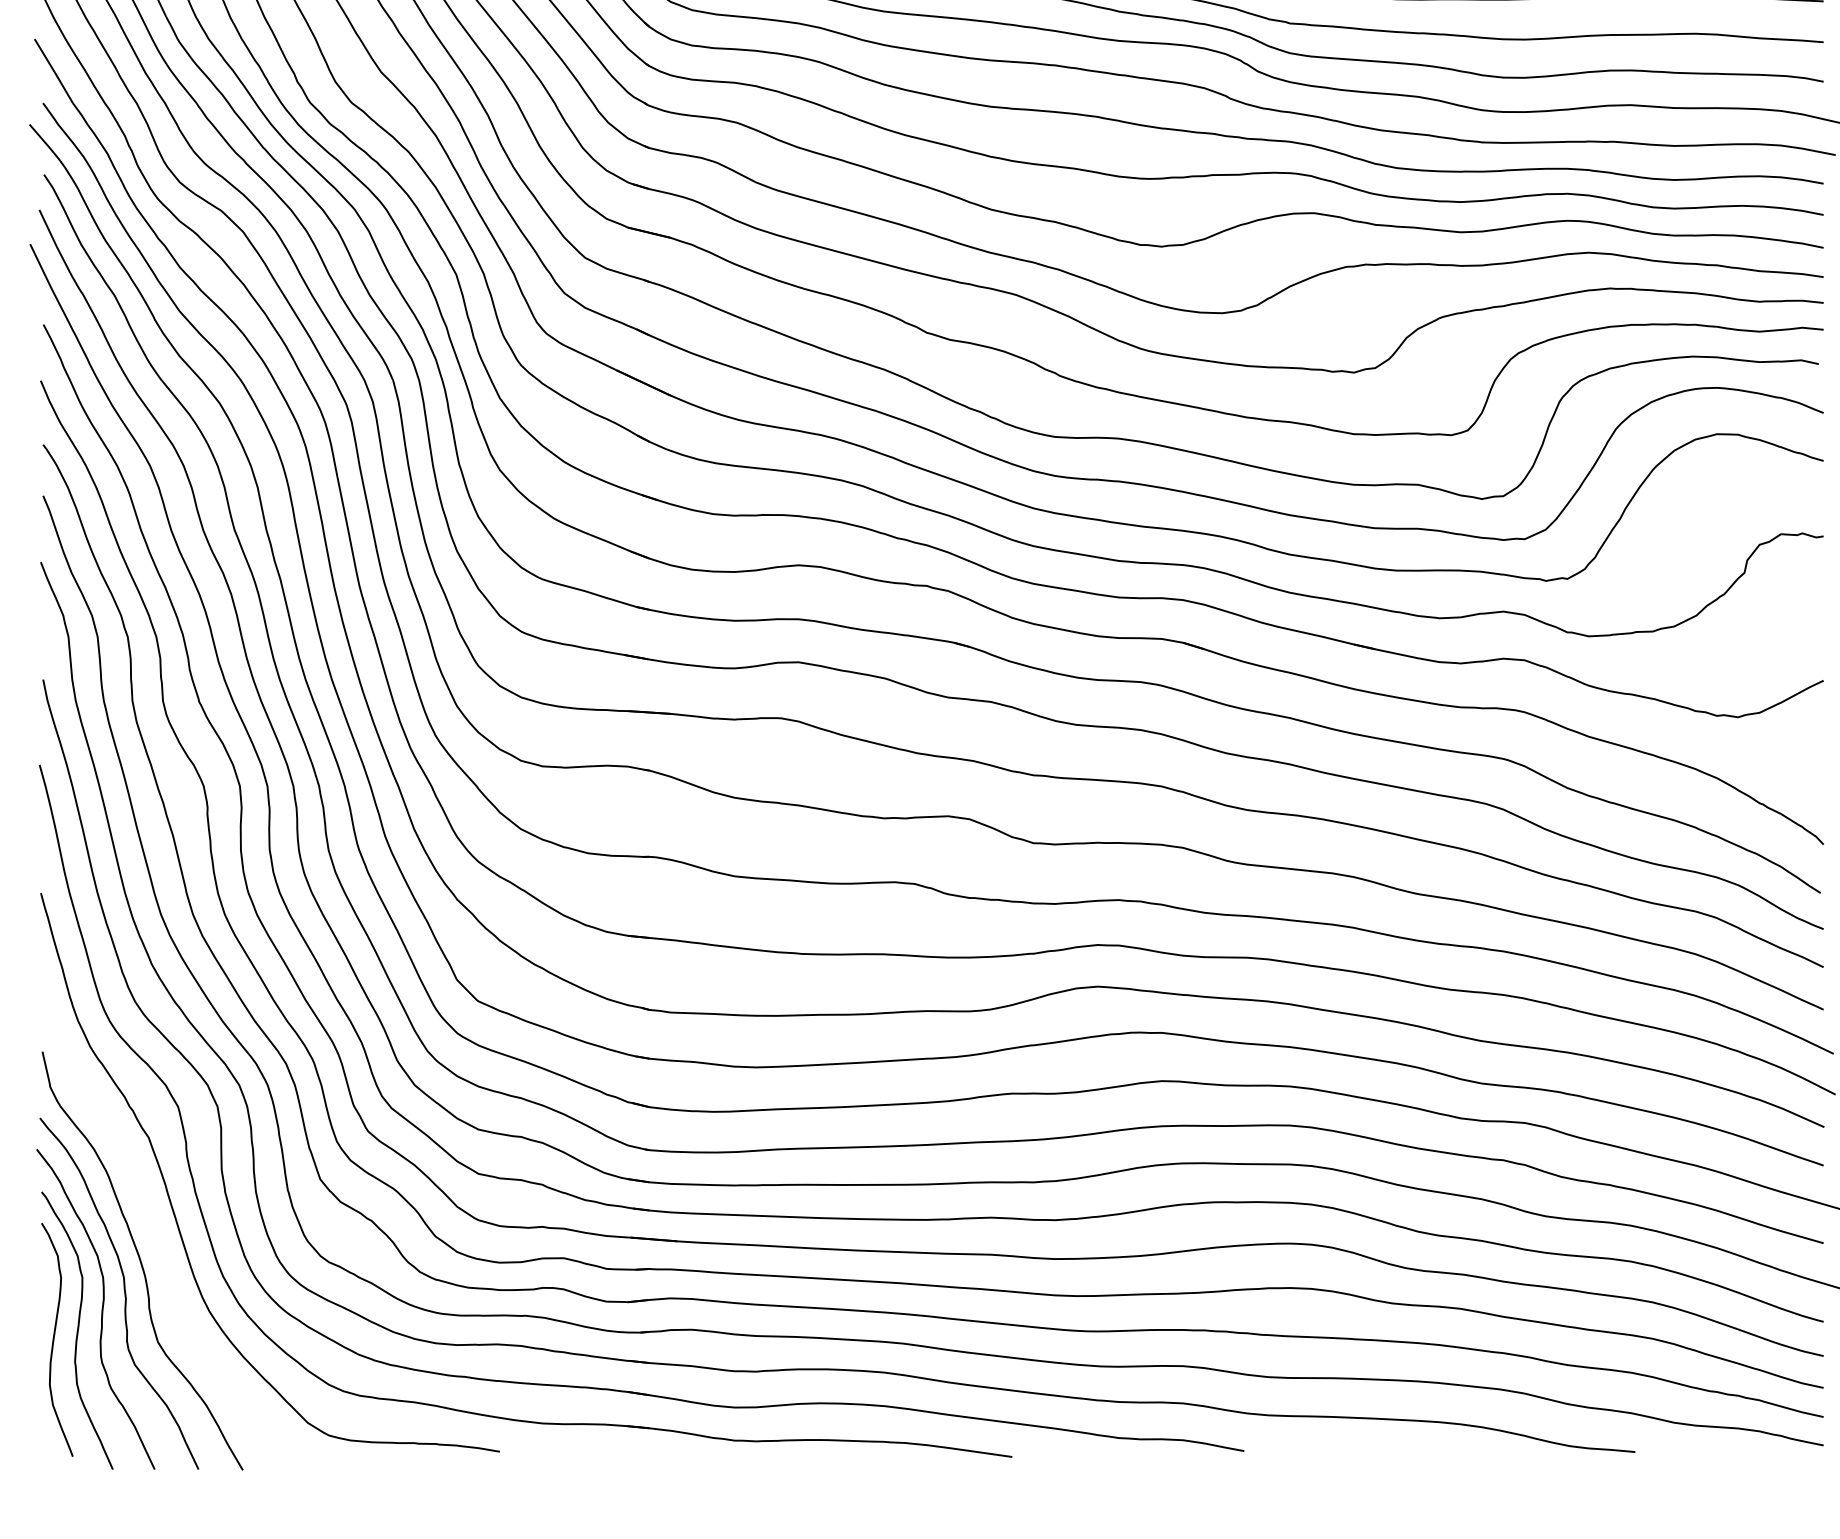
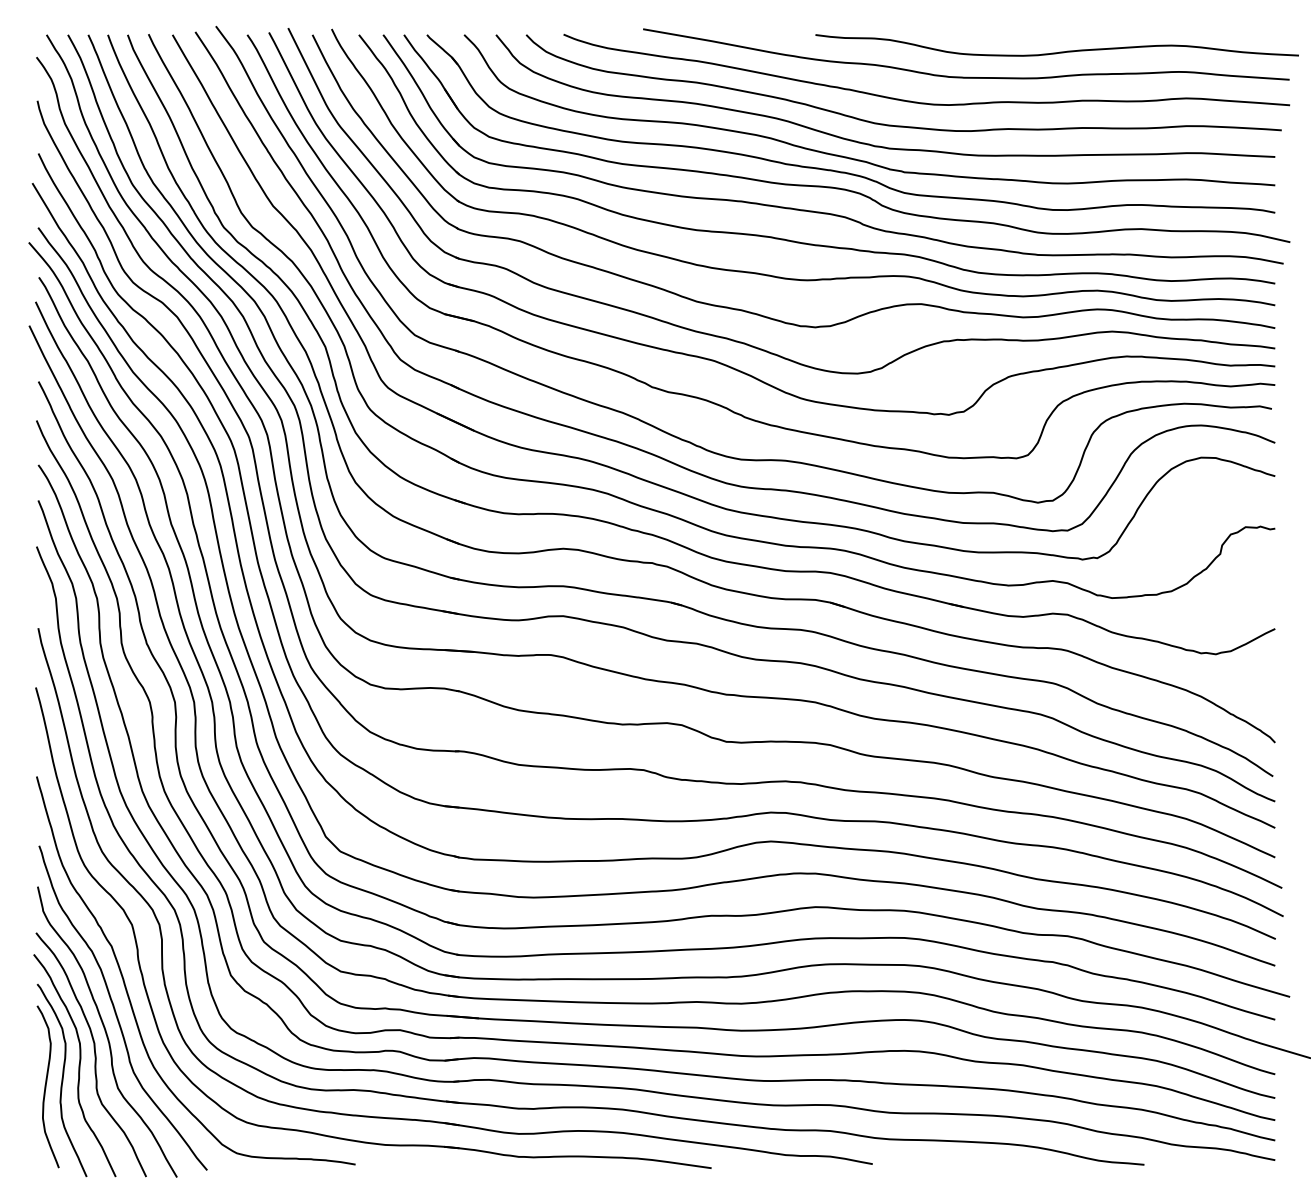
curve: (154, 1227) -> (115, 1008), added

